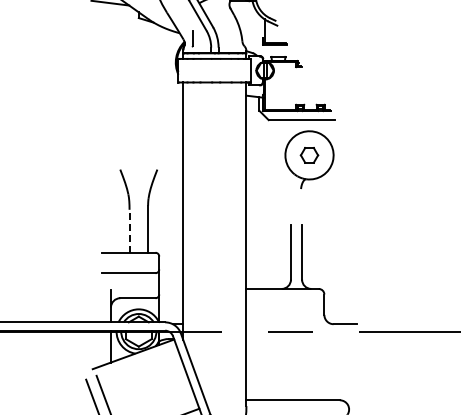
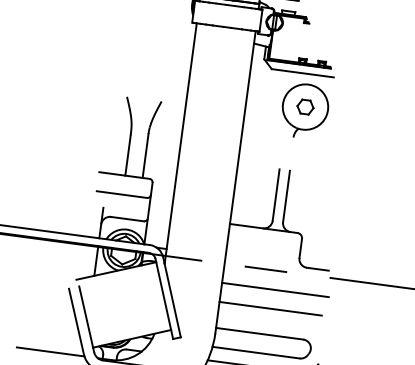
line: (129, 230) -> (128, 154), dashed -> solid
line: (303, 352) -> (275, 290), added
line: (300, 372) -> (270, 308), added

